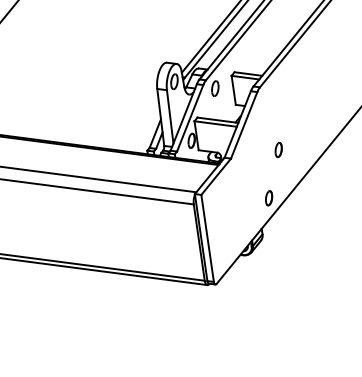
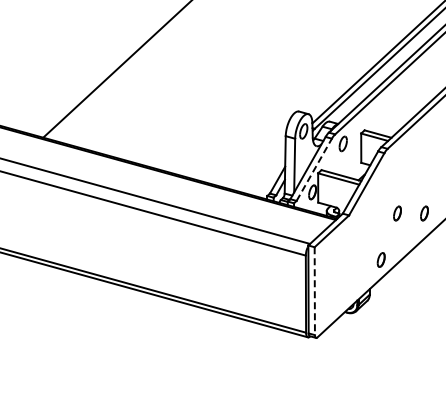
line: (190, 117) -> (314, 169), solid -> dashed
part: (305, 146) -> (424, 213), added
line: (207, 238) -> (314, 291), solid -> dashed

